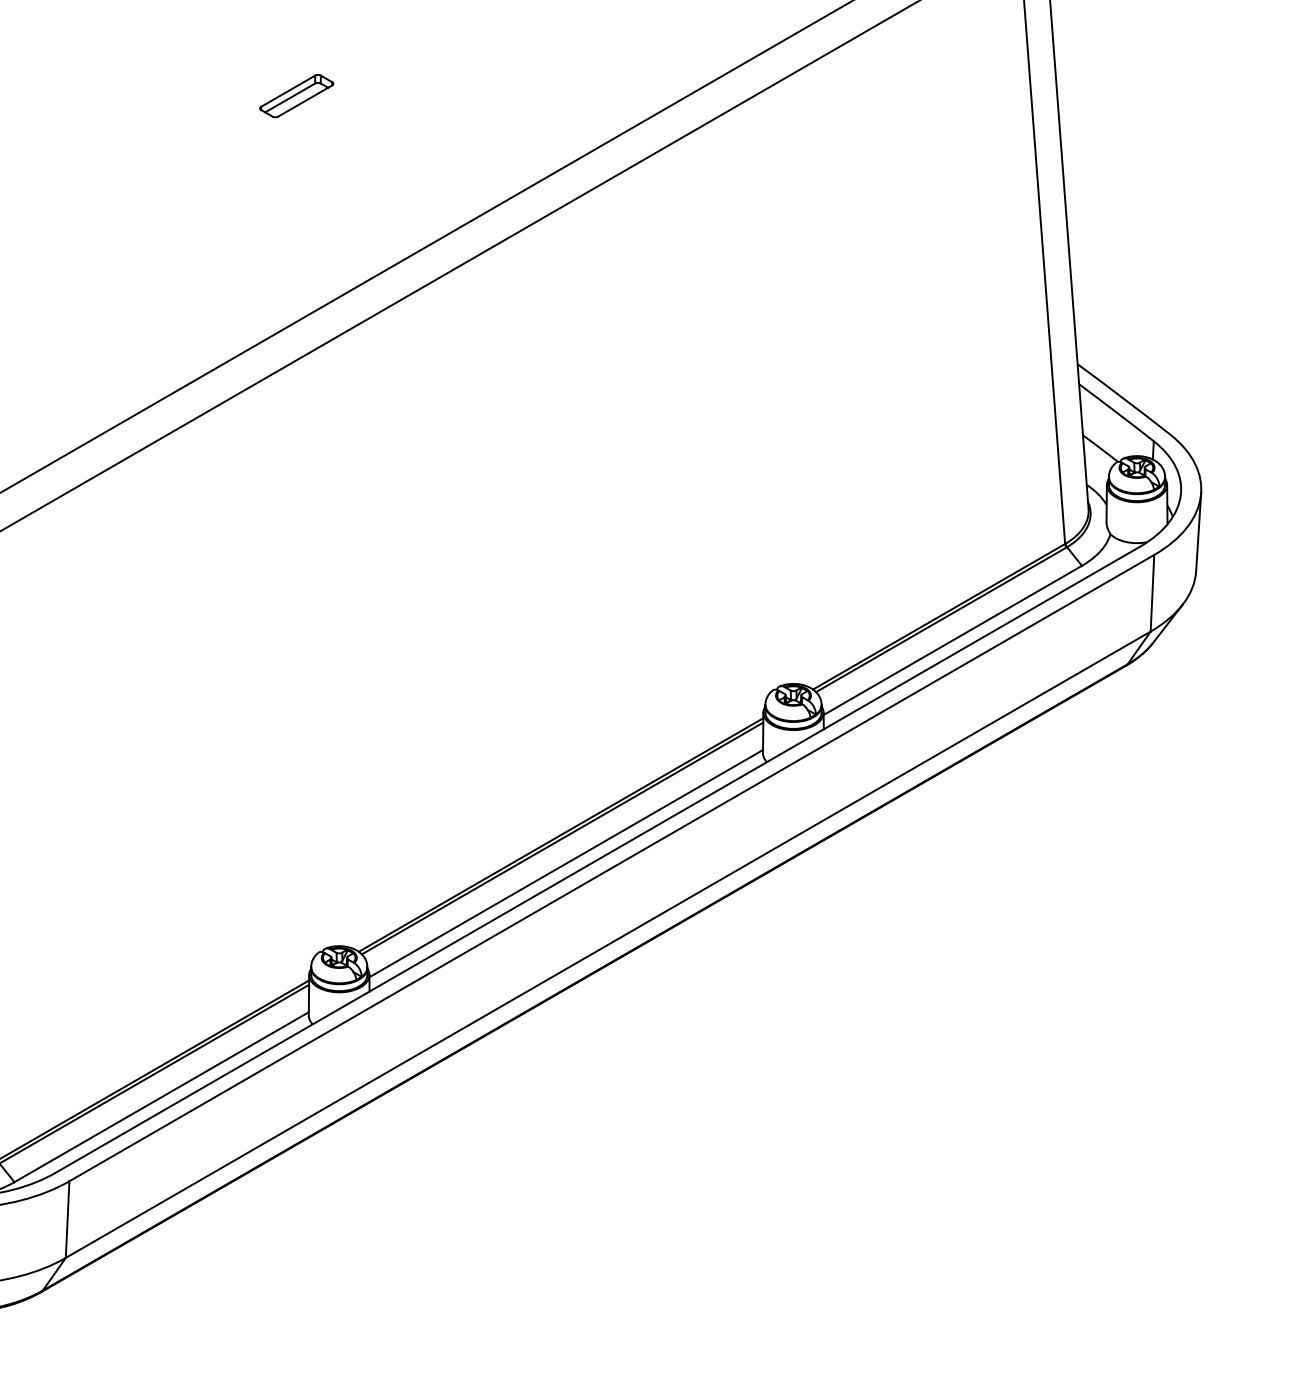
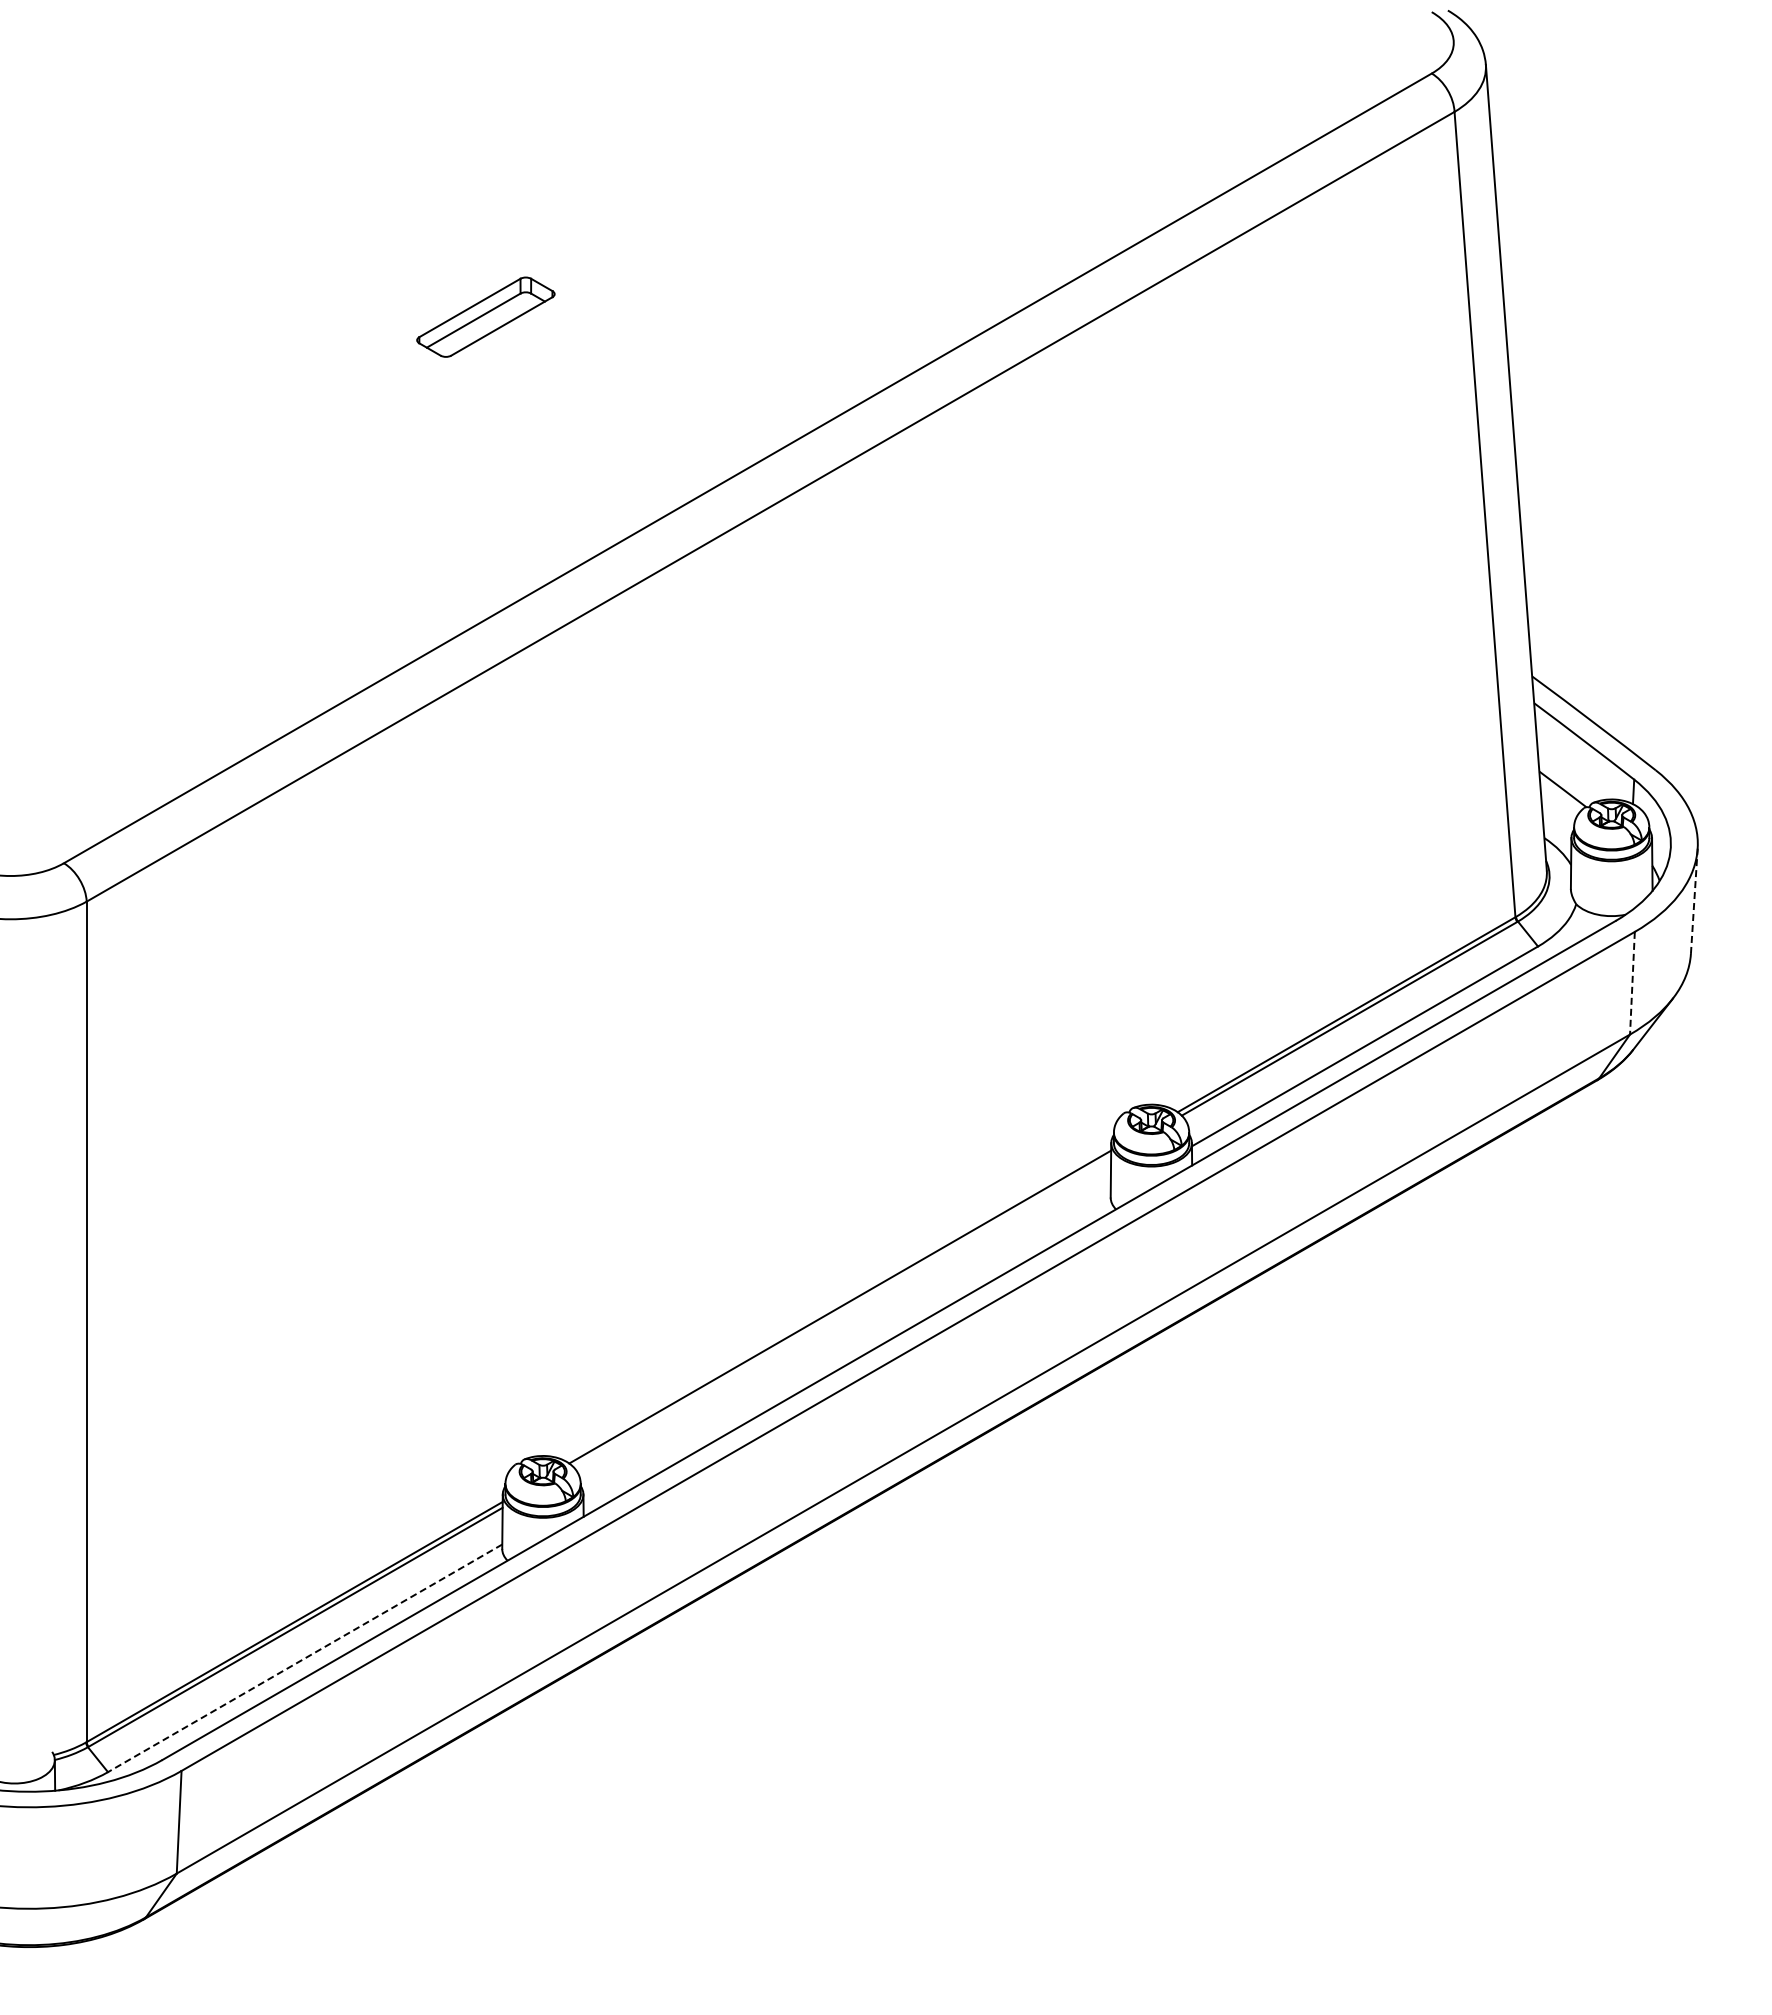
part: (297, 96) -> (486, 317), size x1.4
line: (1198, 532) -> (1694, 901), solid -> dashed
line: (1152, 593) -> (1632, 983), solid -> dashed
line: (562, 838) -> (842, 1311), removed
line: (565, 863) -> (846, 1345), removed
line: (161, 1097) -> (305, 1658), solid -> dashed

